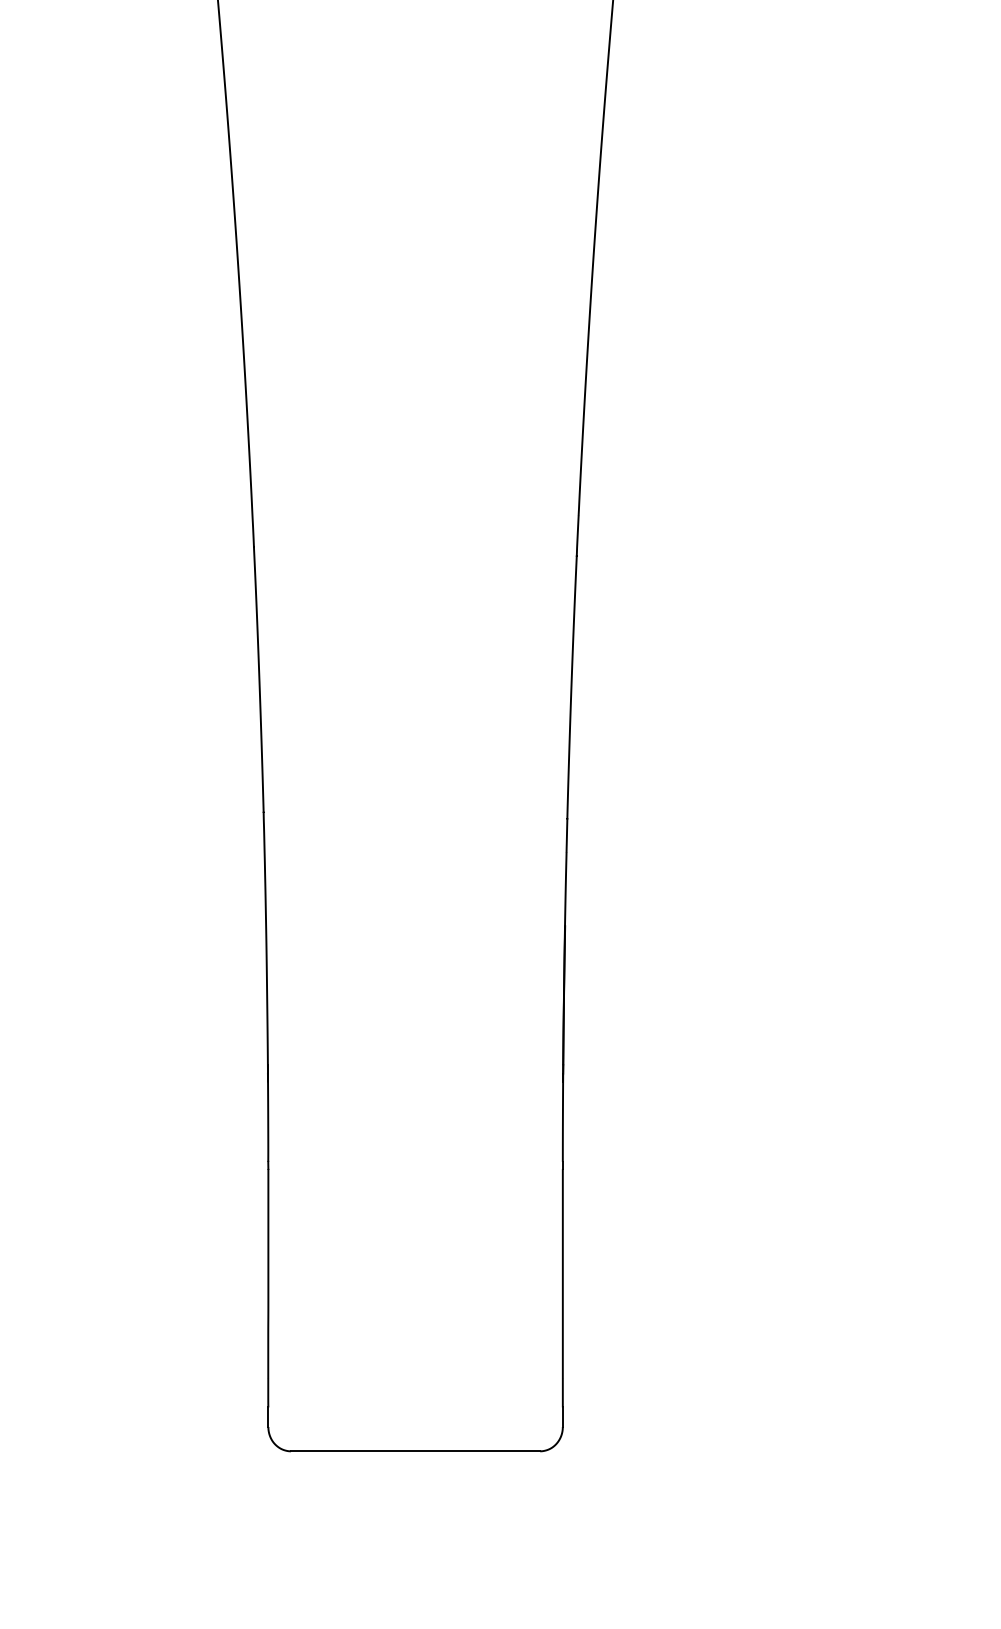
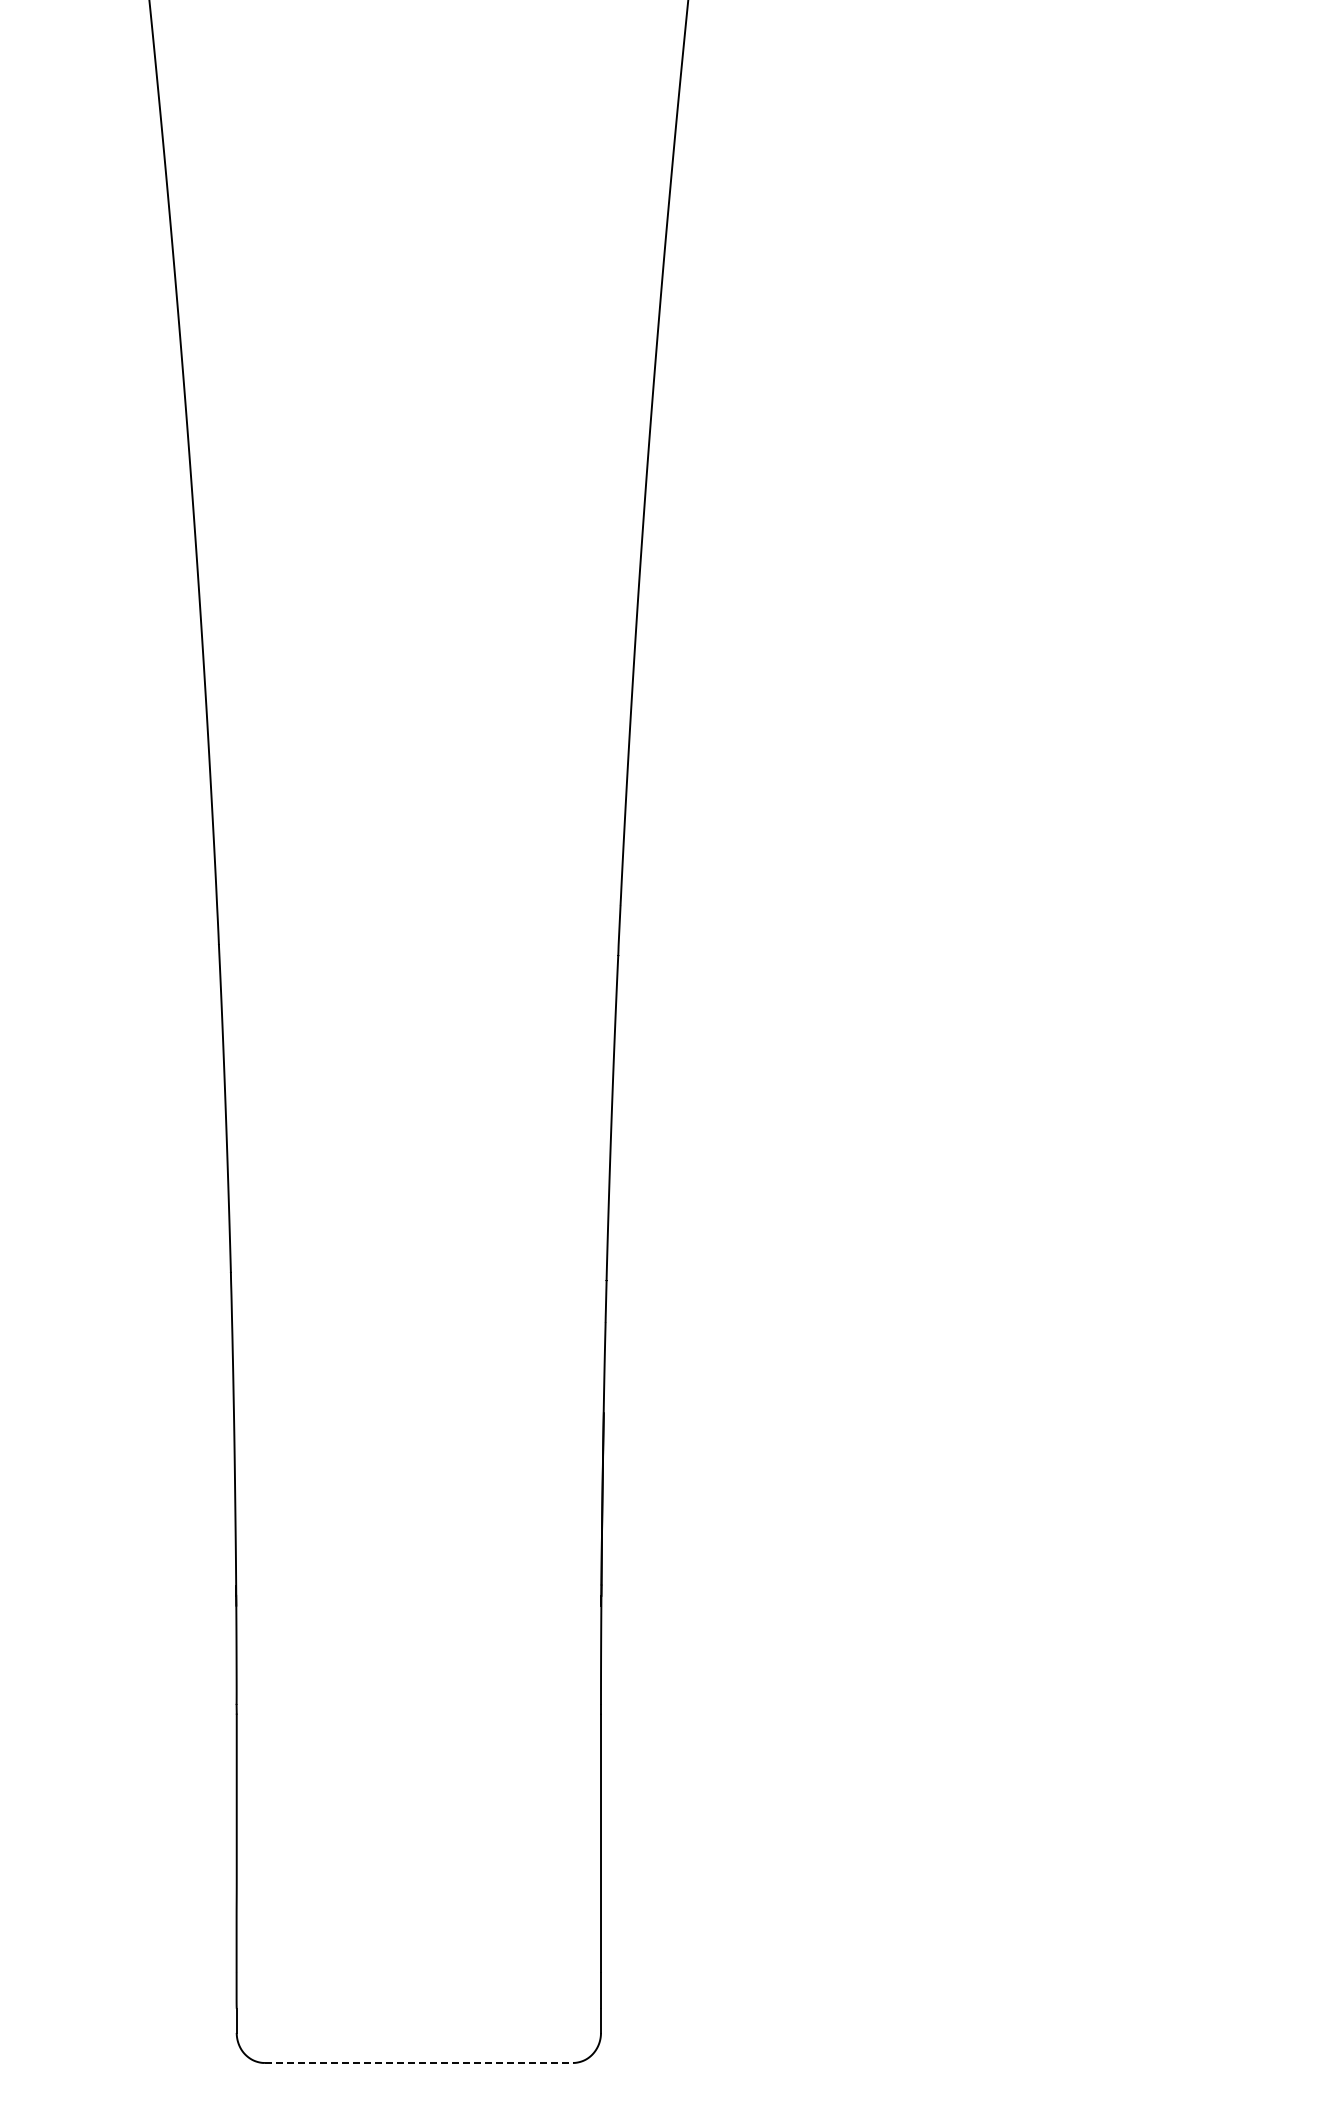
line: (416, 1450) -> (419, 2062), solid -> dashed

